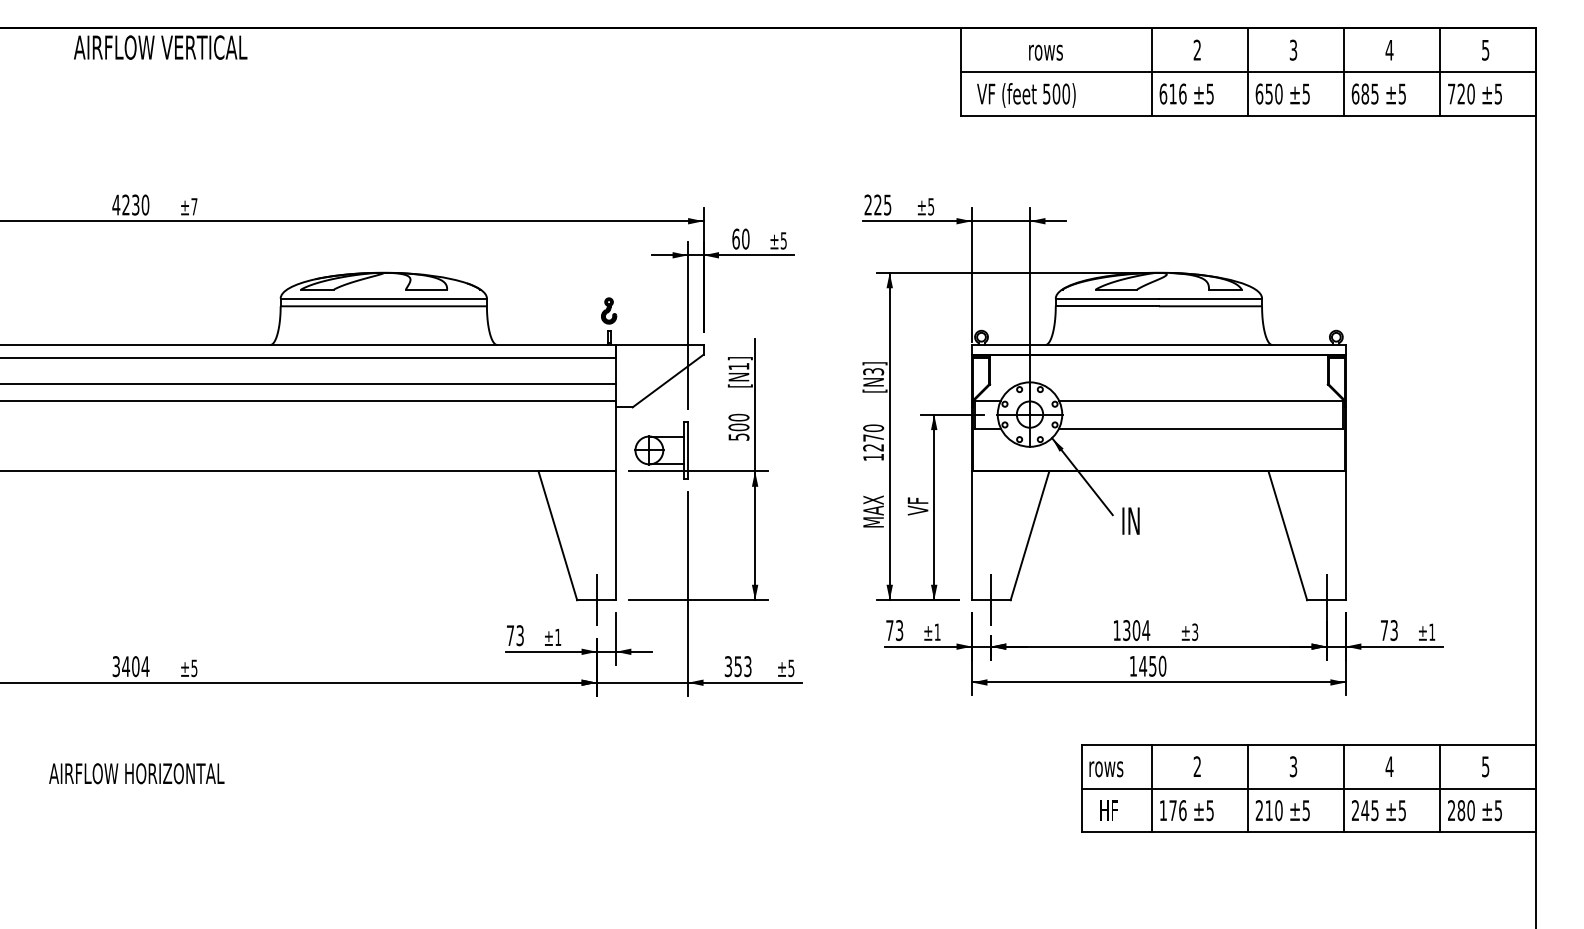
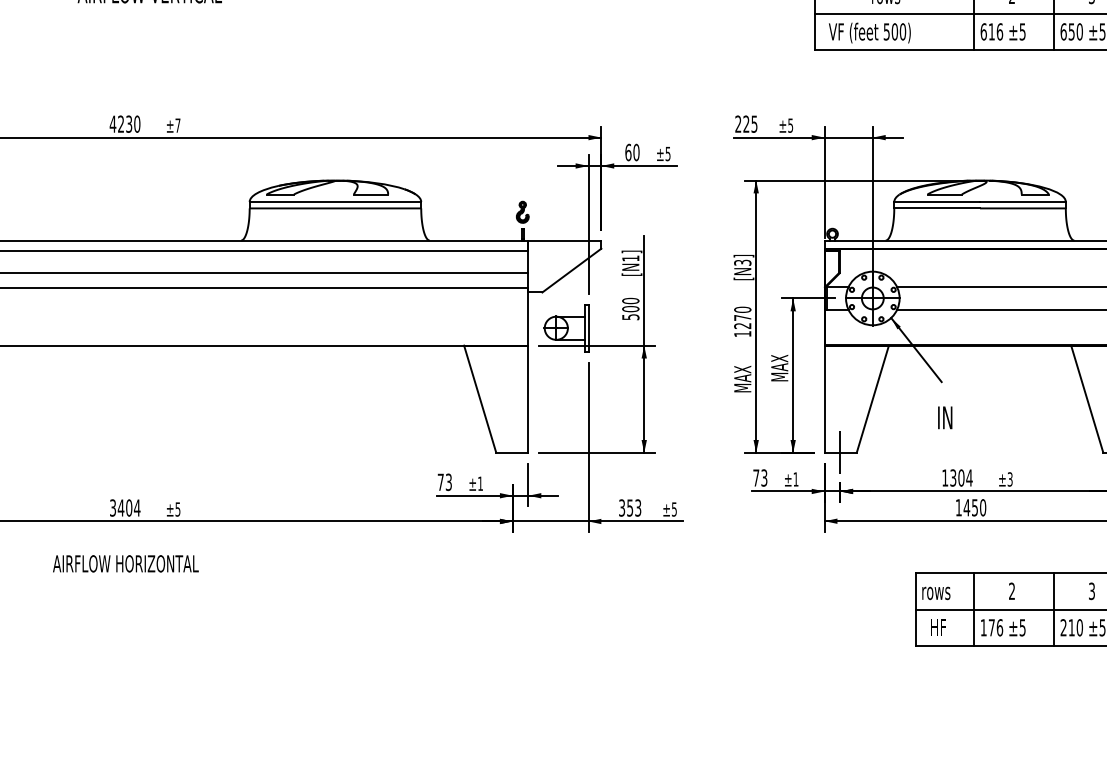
text: (917, 498) -> (779, 368), VF -> MAX
text: (1130, 520) -> (944, 417), moved
line: (597, 599) -> (513, 452), removed
text: (136, 773) -> (125, 563), moved

